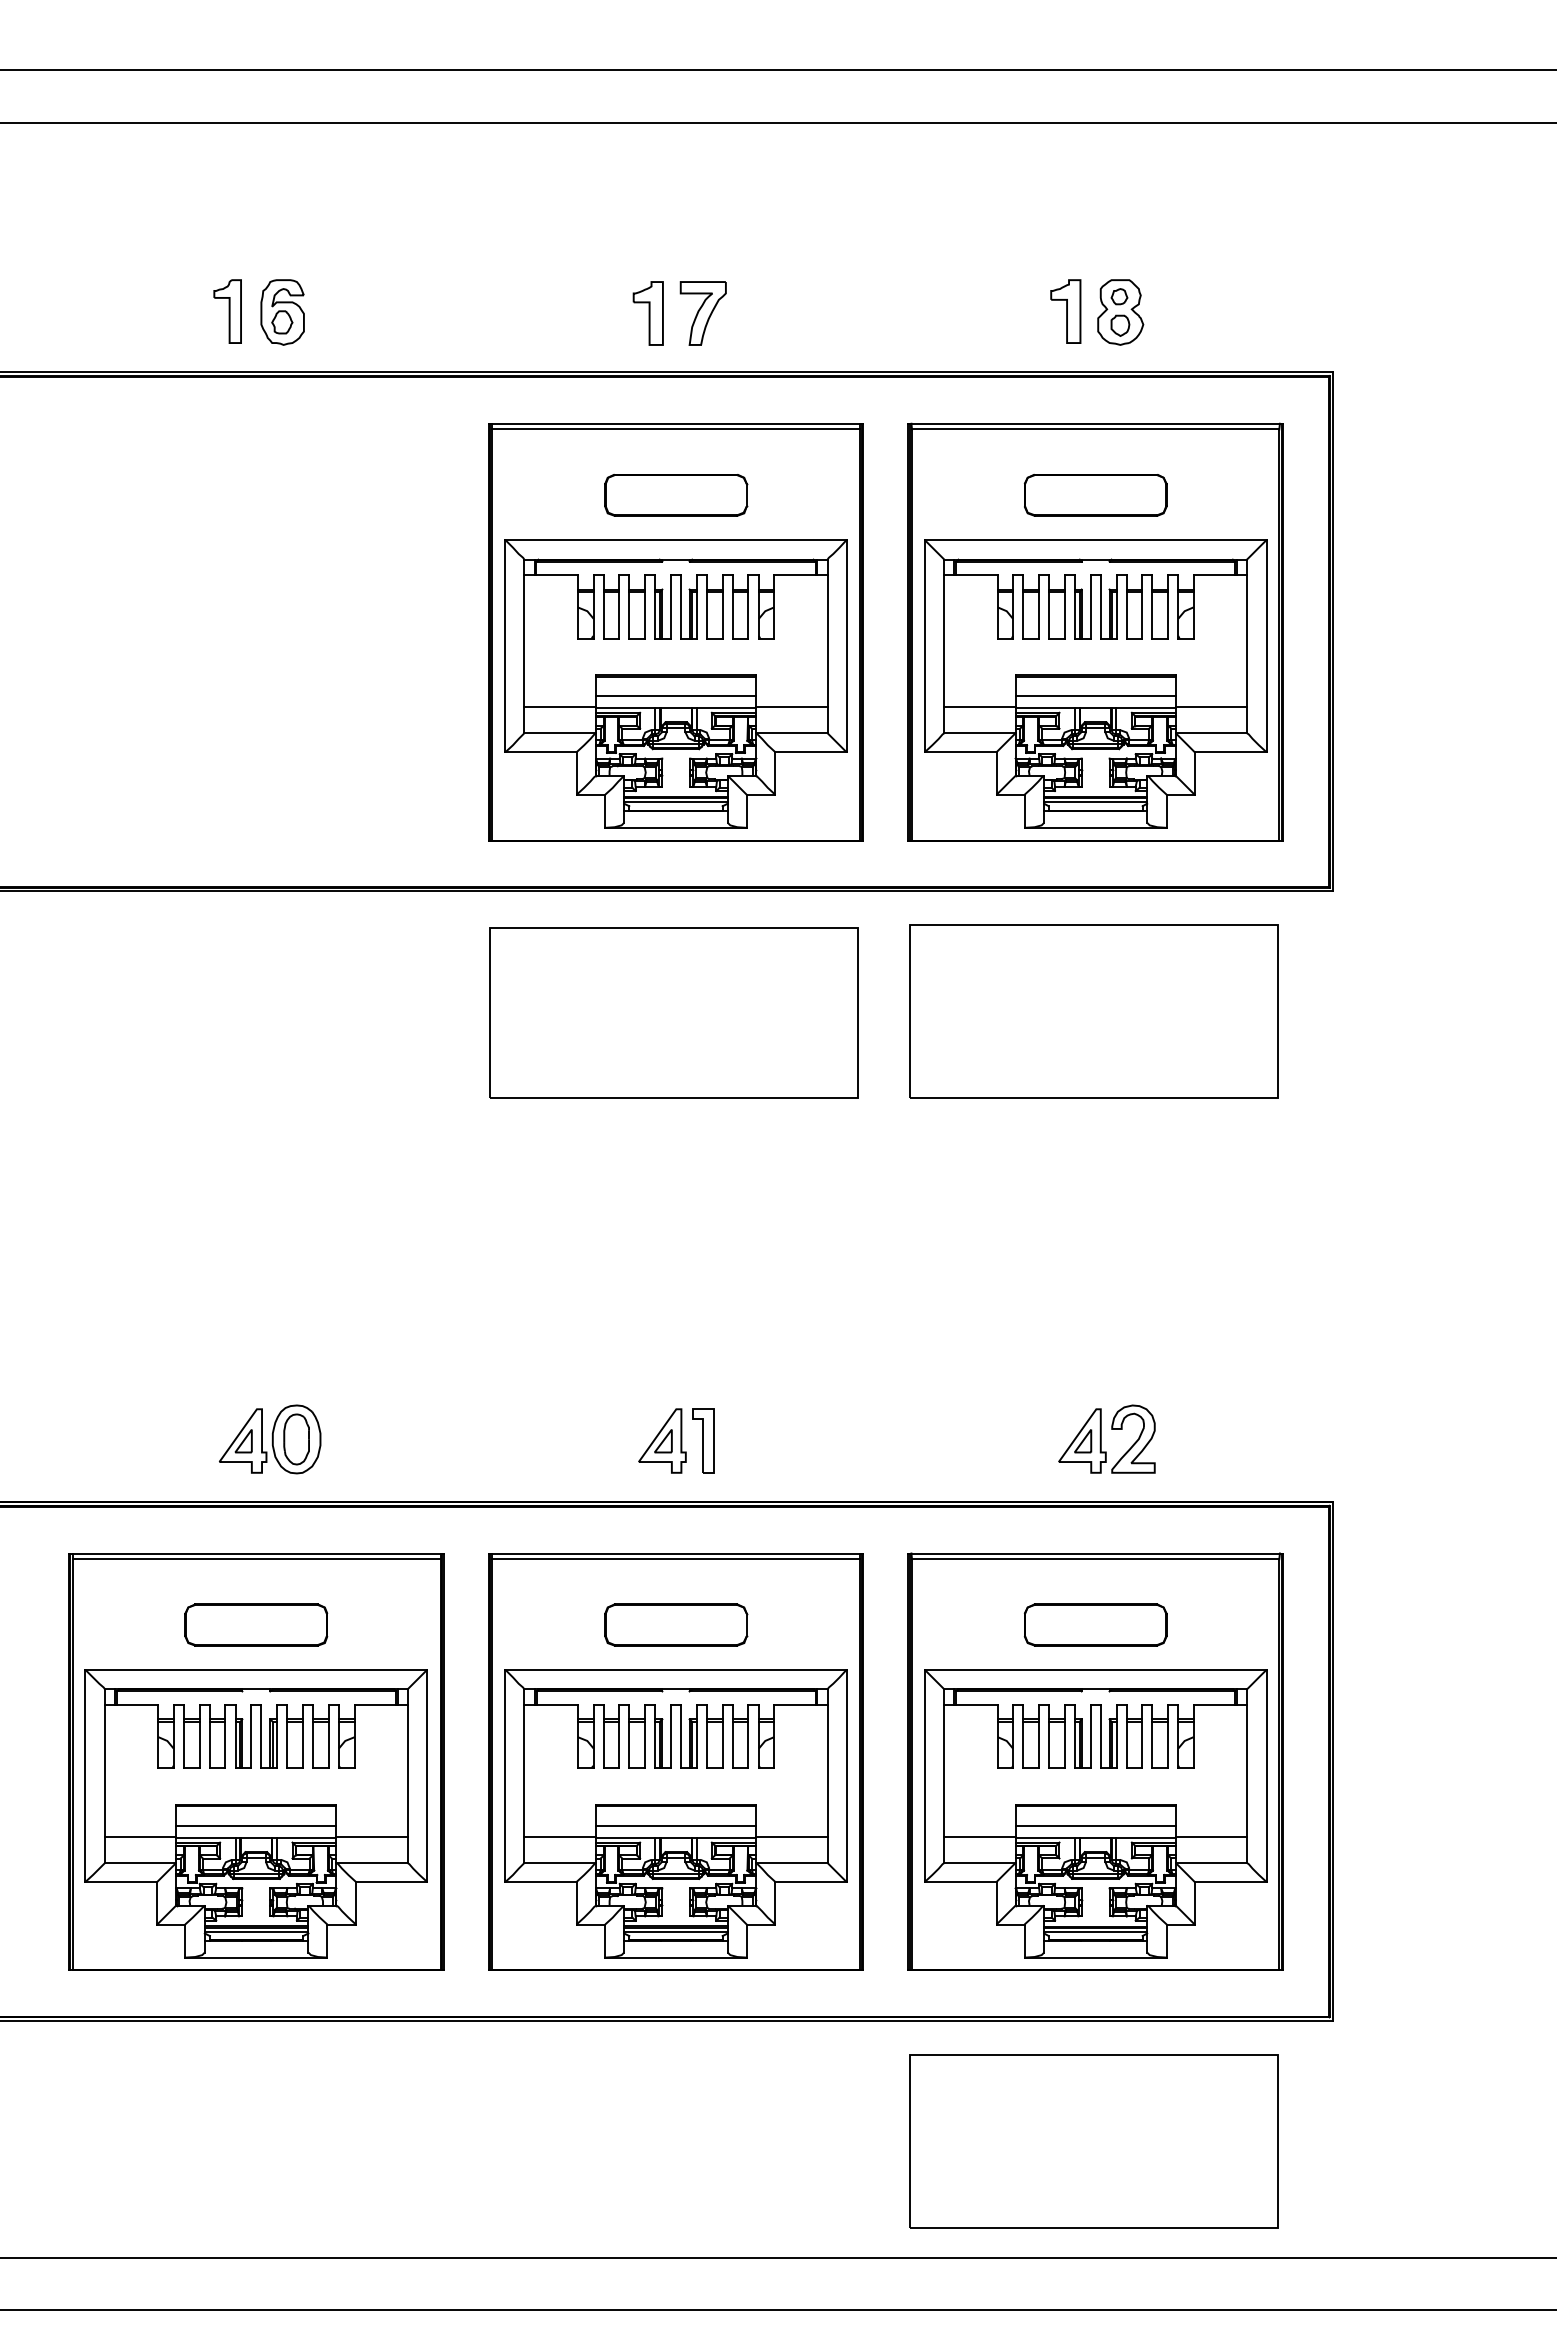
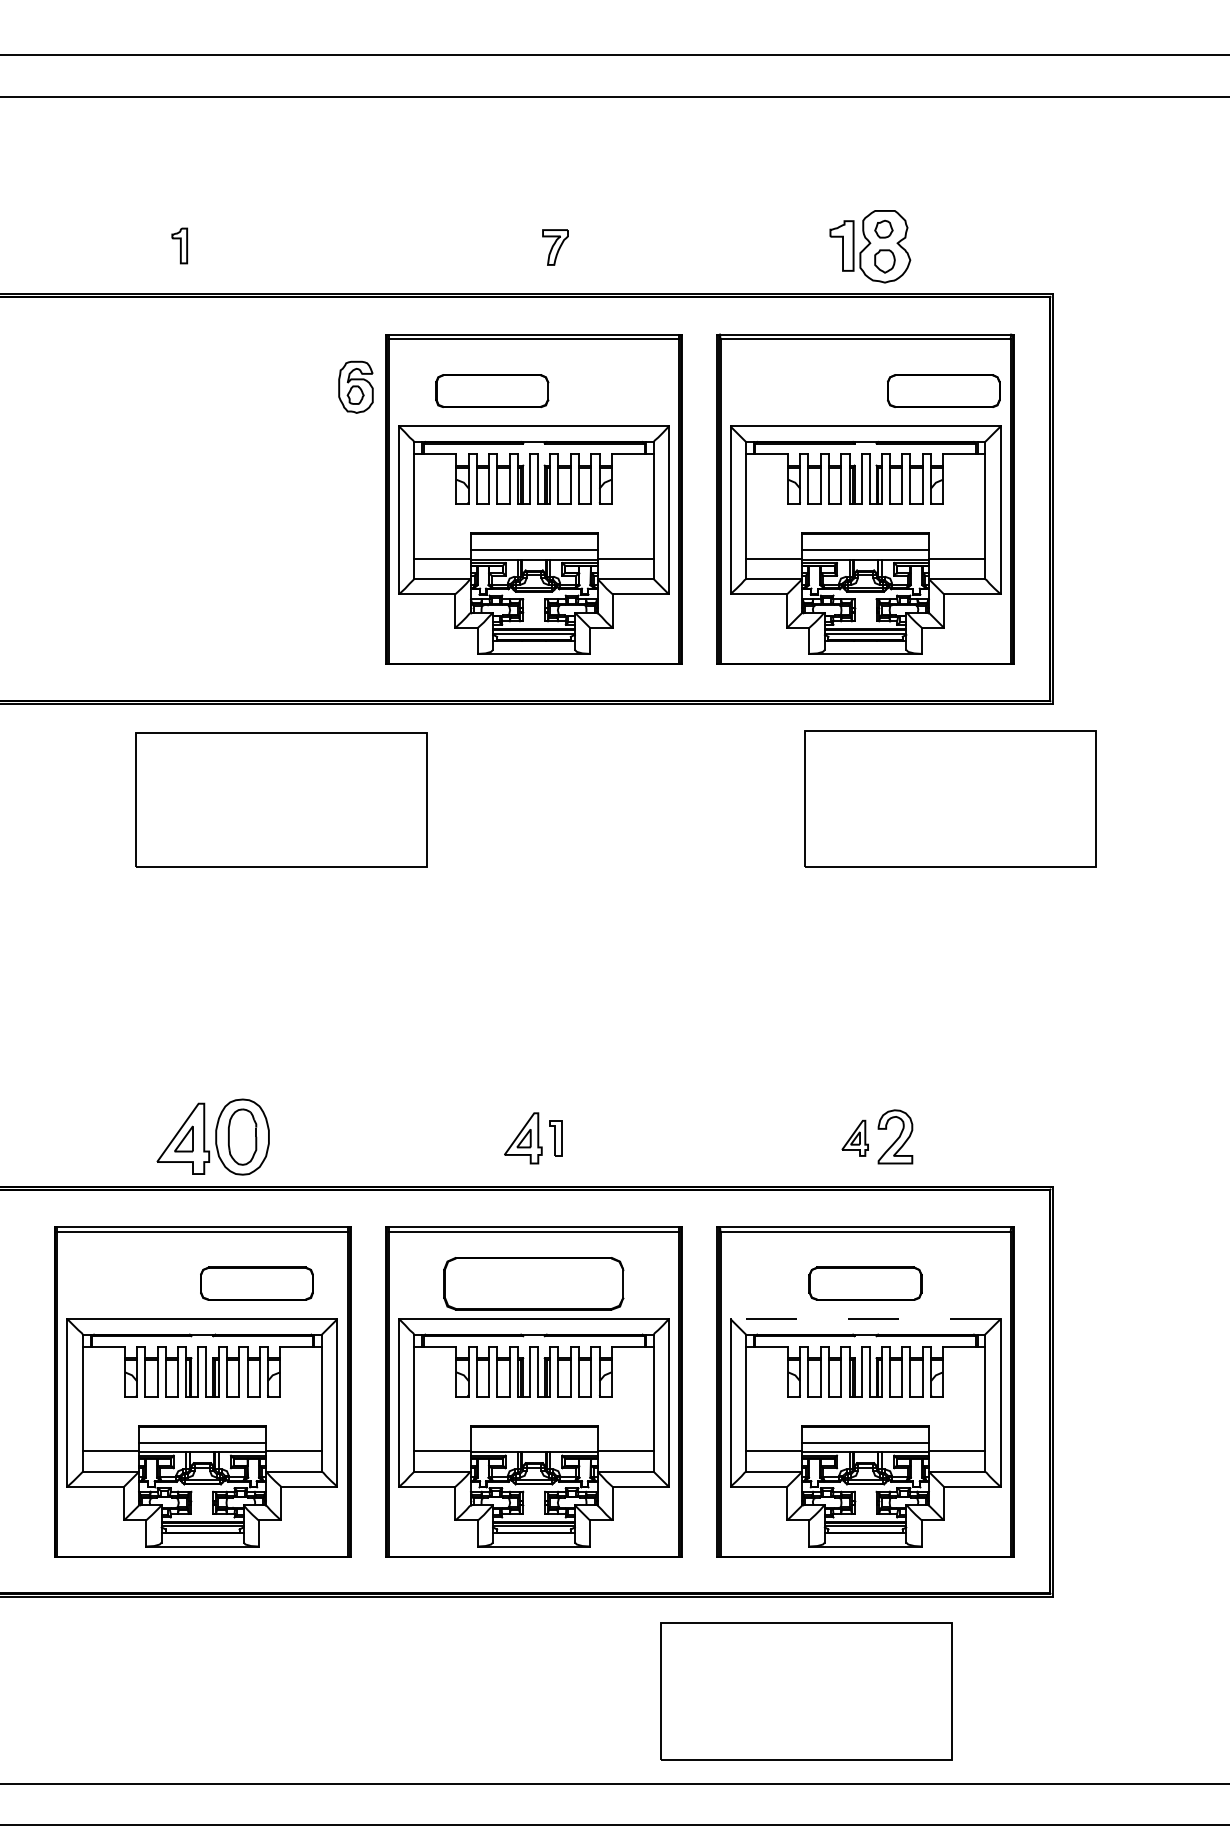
part: (227, 311) -> (179, 245), size x0.7
part: (282, 312) -> (355, 387), moved
part: (1120, 312) -> (885, 246), size x1.4
part: (647, 313) -> (511, 247), removed
part: (702, 313) -> (554, 247), size x0.7
part: (676, 495) -> (492, 391), moved
part: (1095, 495) -> (943, 391), moved
part: (1093, 1011) -> (950, 799), moved
part: (673, 1012) -> (280, 799), moved
part: (270, 1439) -> (213, 1137), size x1.4
part: (703, 1440) -> (555, 1137), size x0.7
part: (1082, 1440) -> (855, 1137), size x0.7
part: (256, 1624) -> (257, 1283), moved
part: (676, 1624) -> (534, 1283), size x1.6
line: (1095, 1669) -> (865, 1318), solid -> dashed
line: (676, 1826) -> (534, 1442), removed
part: (1093, 2141) -> (806, 1691), moved

